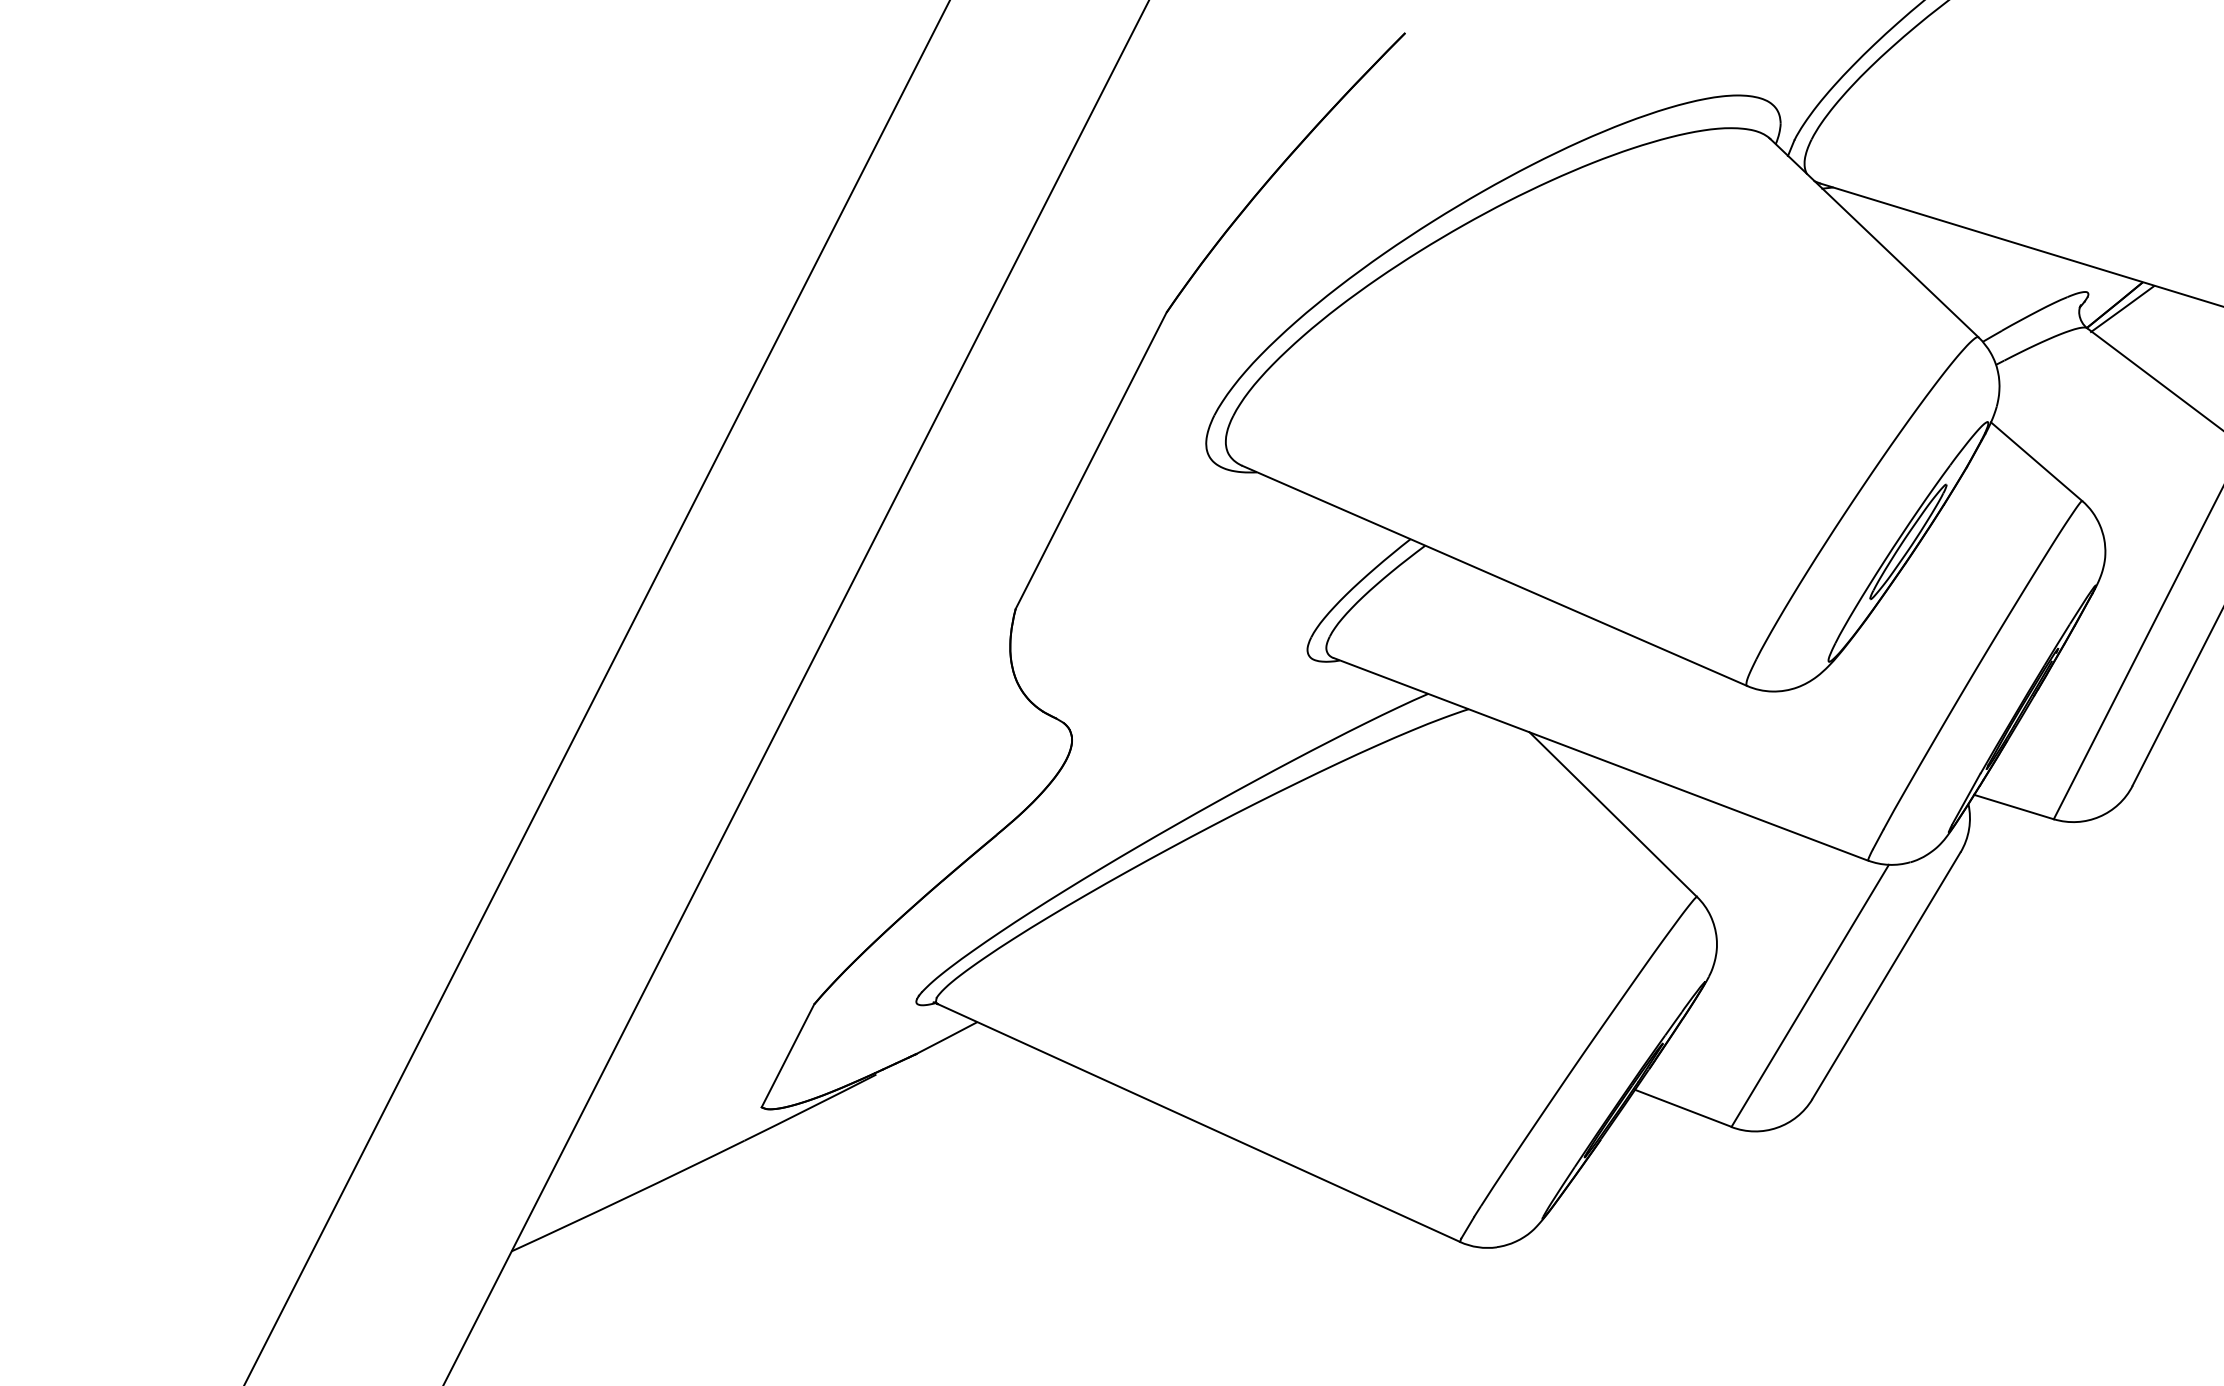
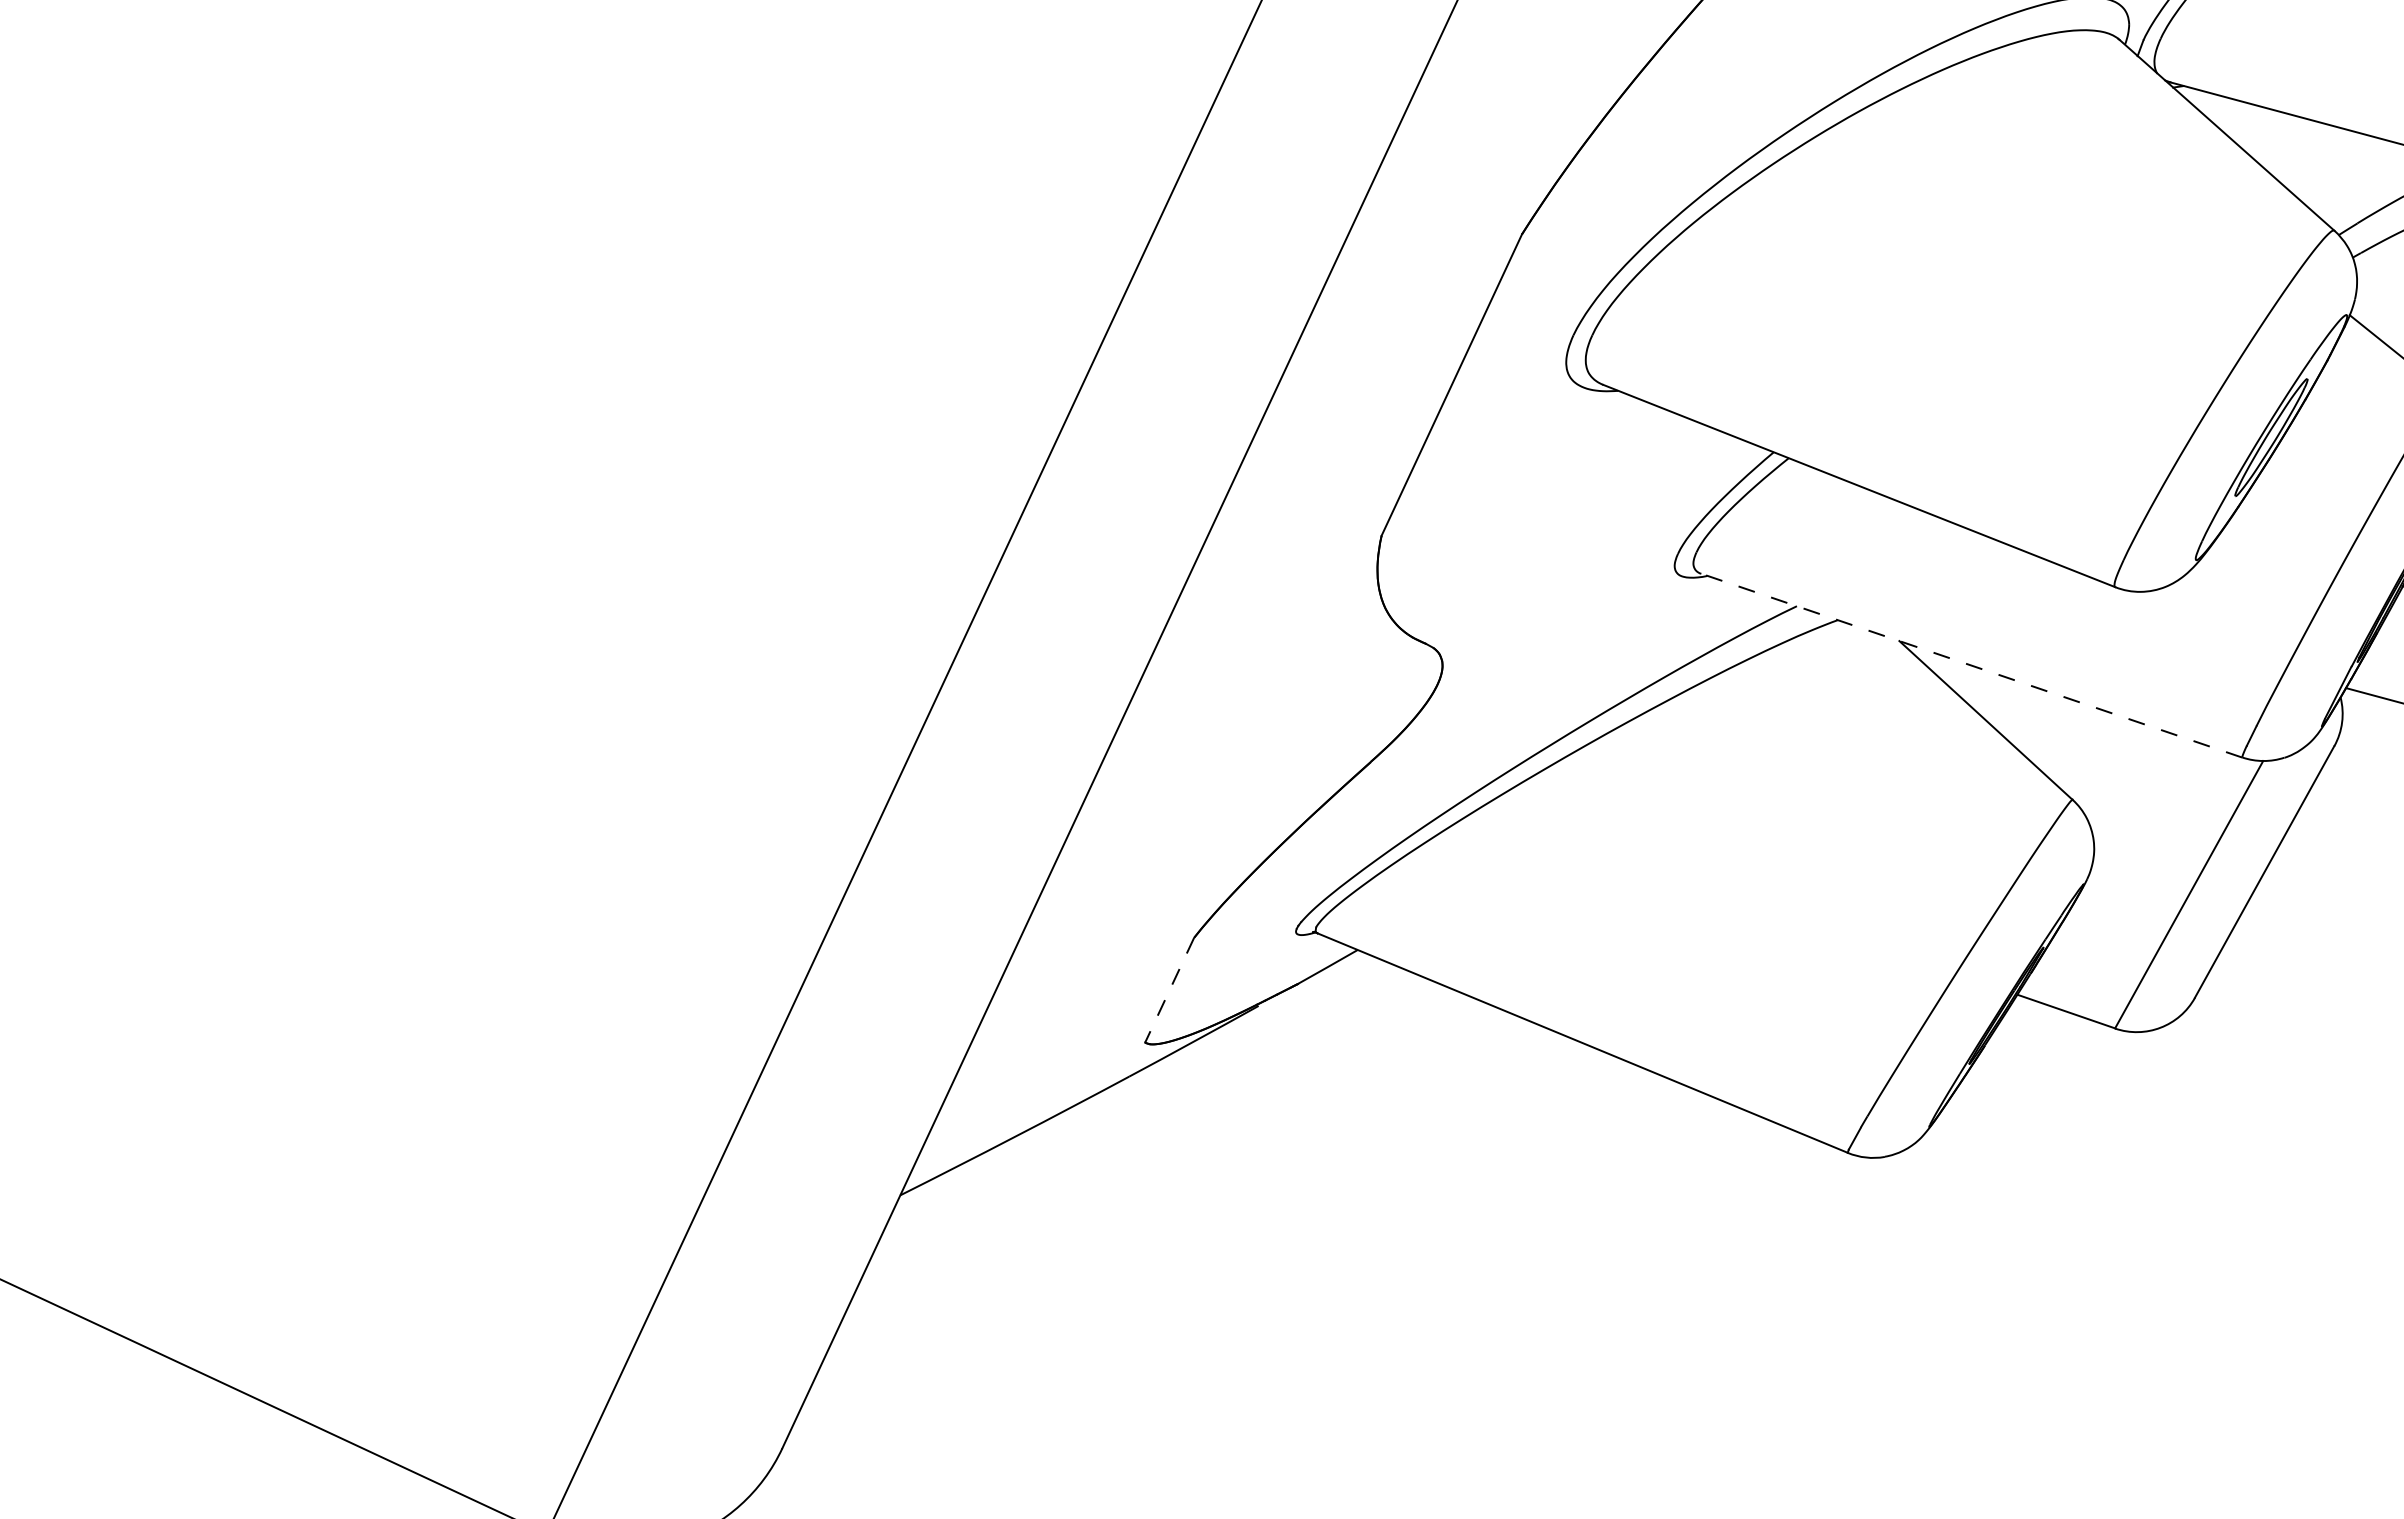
line: (1600, 759) -> (1971, 665), solid -> dashed
line: (787, 1056) -> (1169, 990), solid -> dashed

